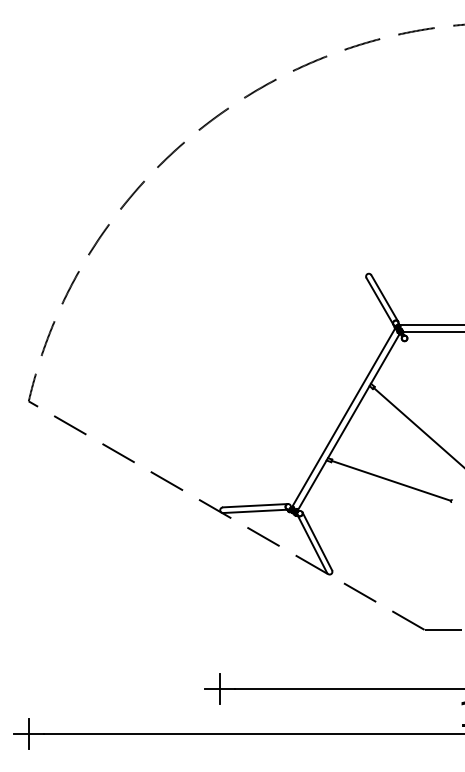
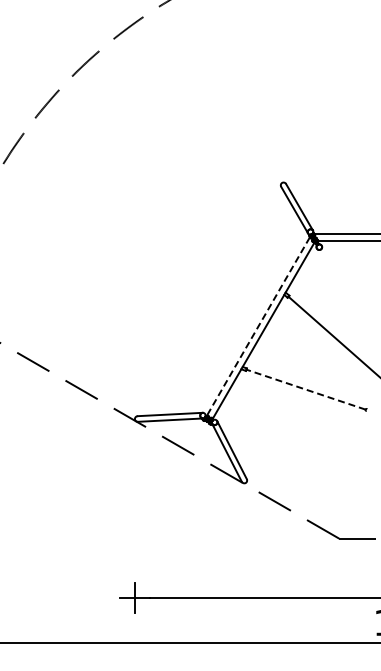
line: (343, 418) -> (258, 327), solid -> dashed
line: (391, 480) -> (306, 389), solid -> dashed

